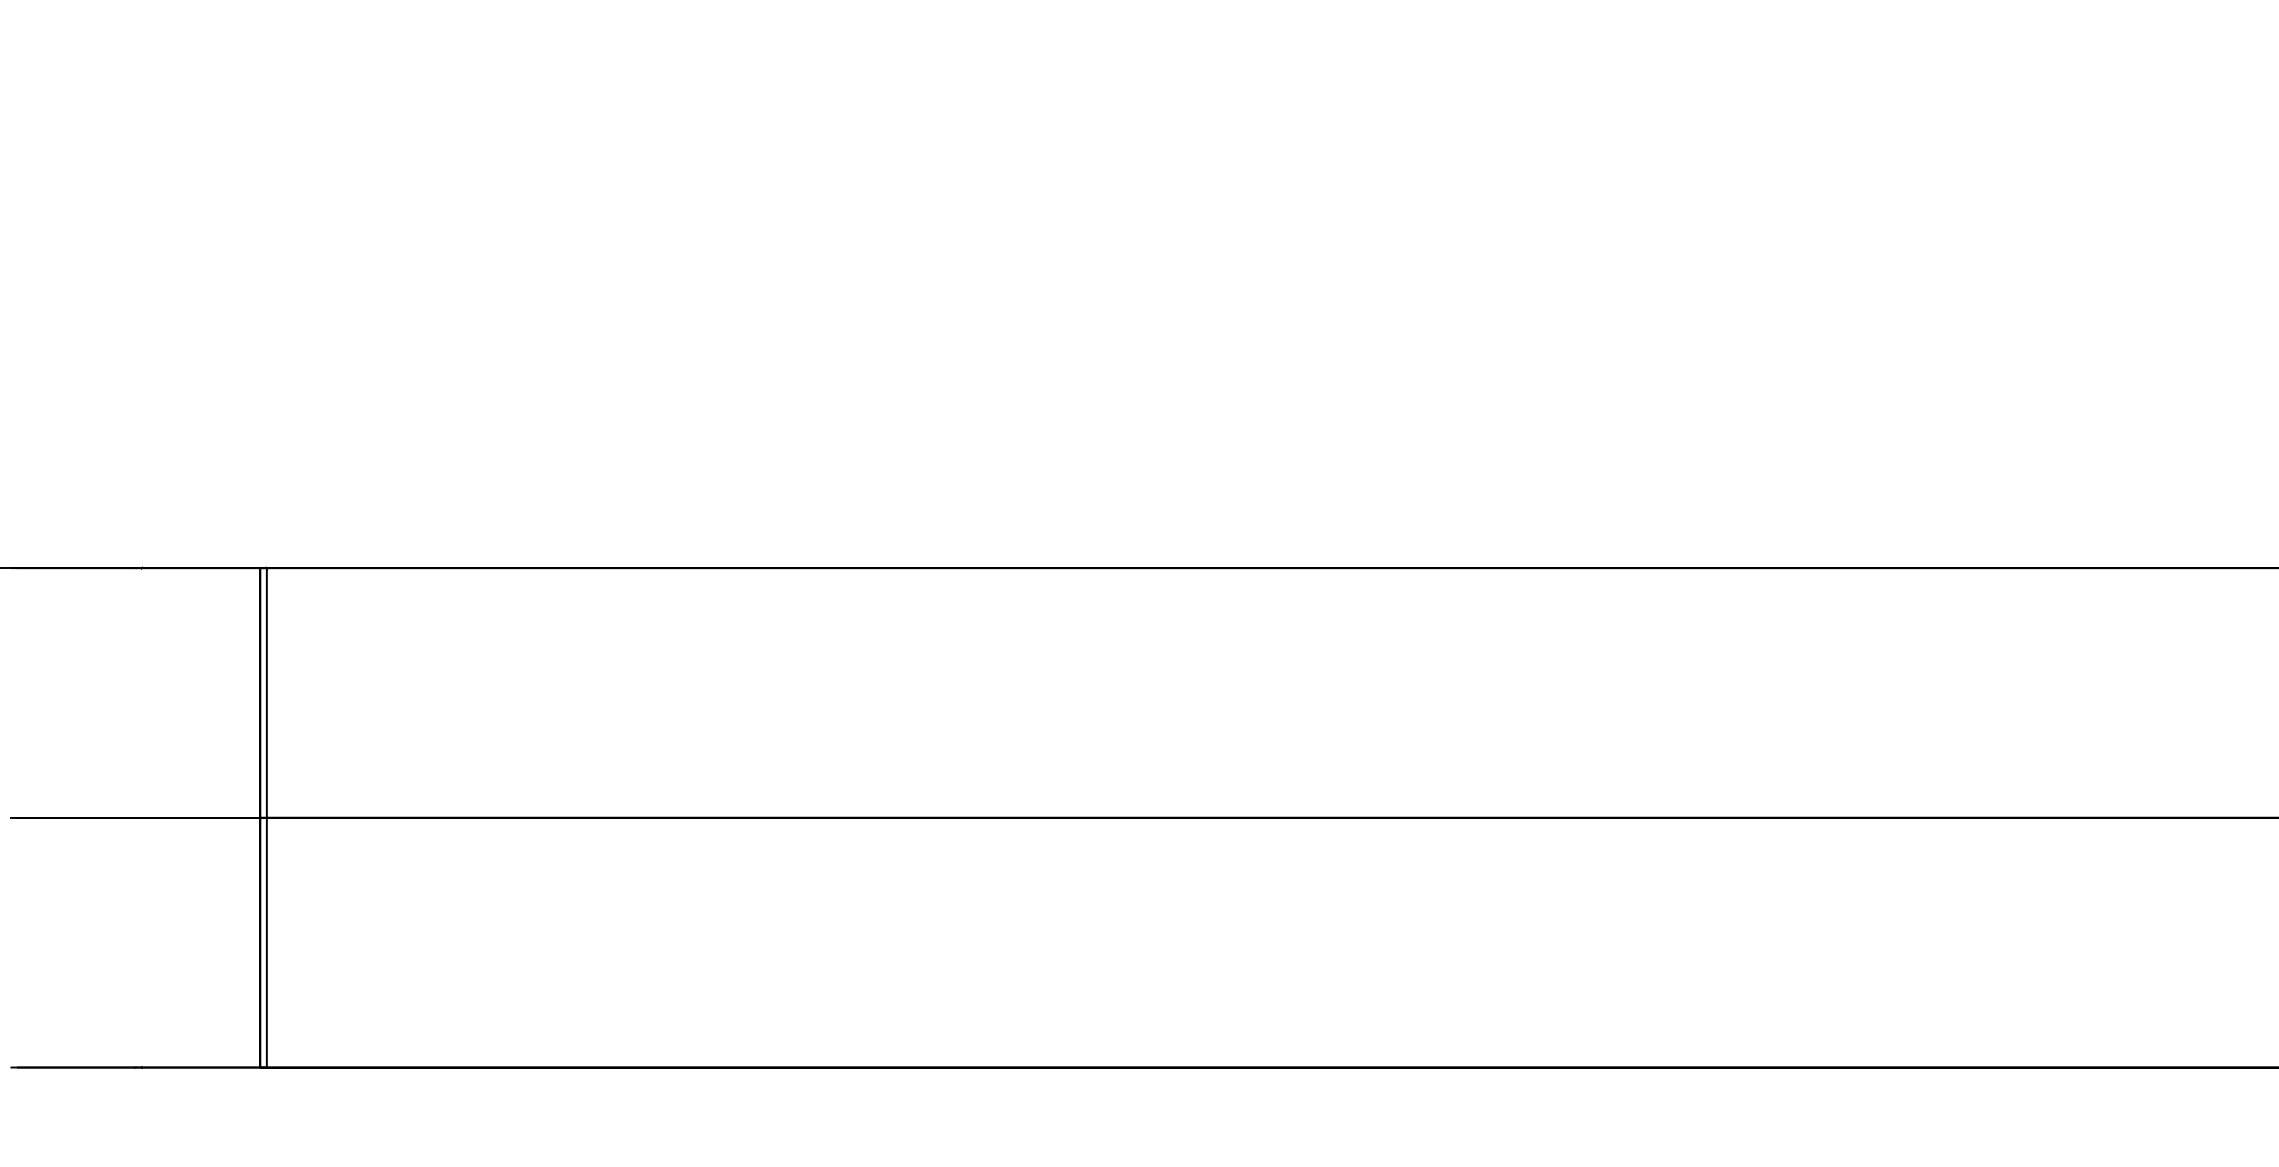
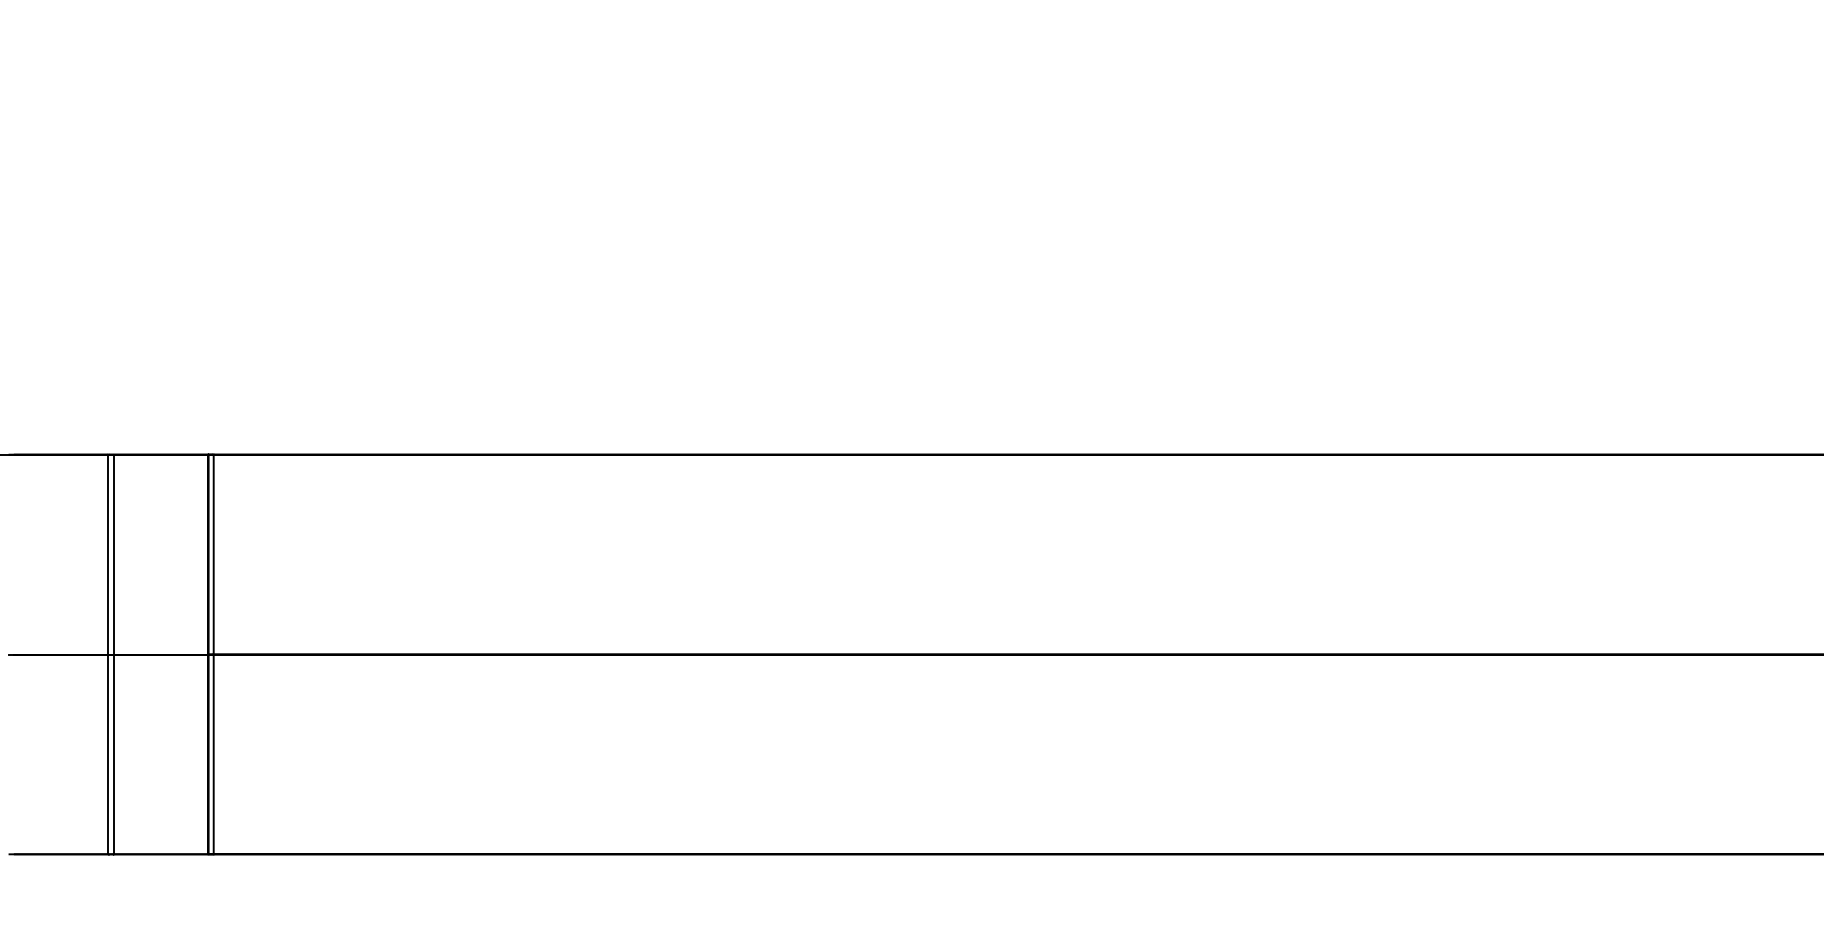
line: (135, 817) -> (108, 654), added
line: (142, 817) -> (114, 654), added

